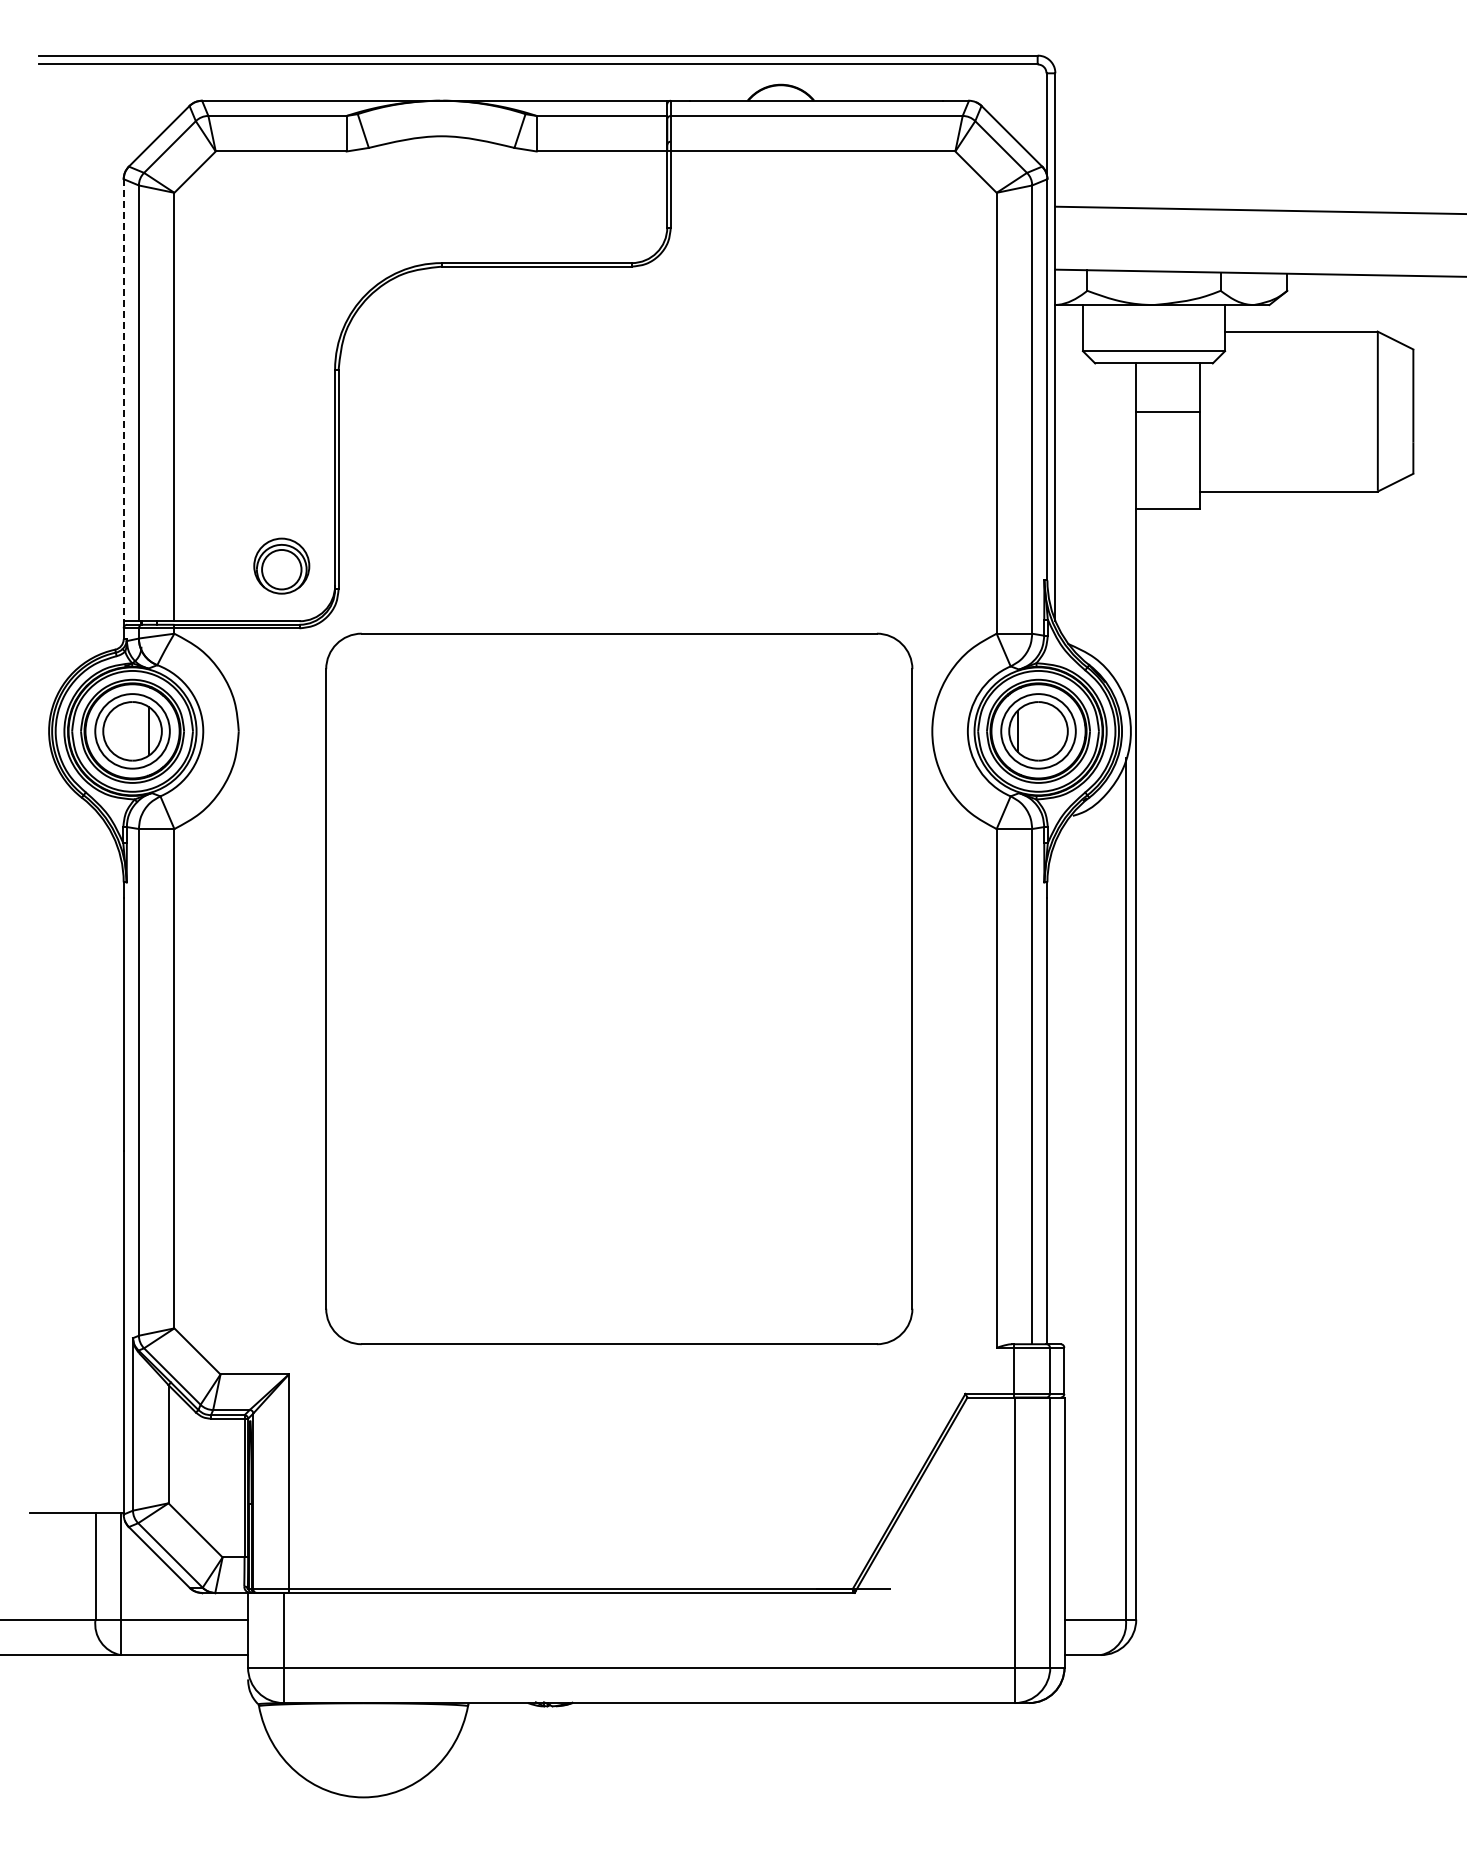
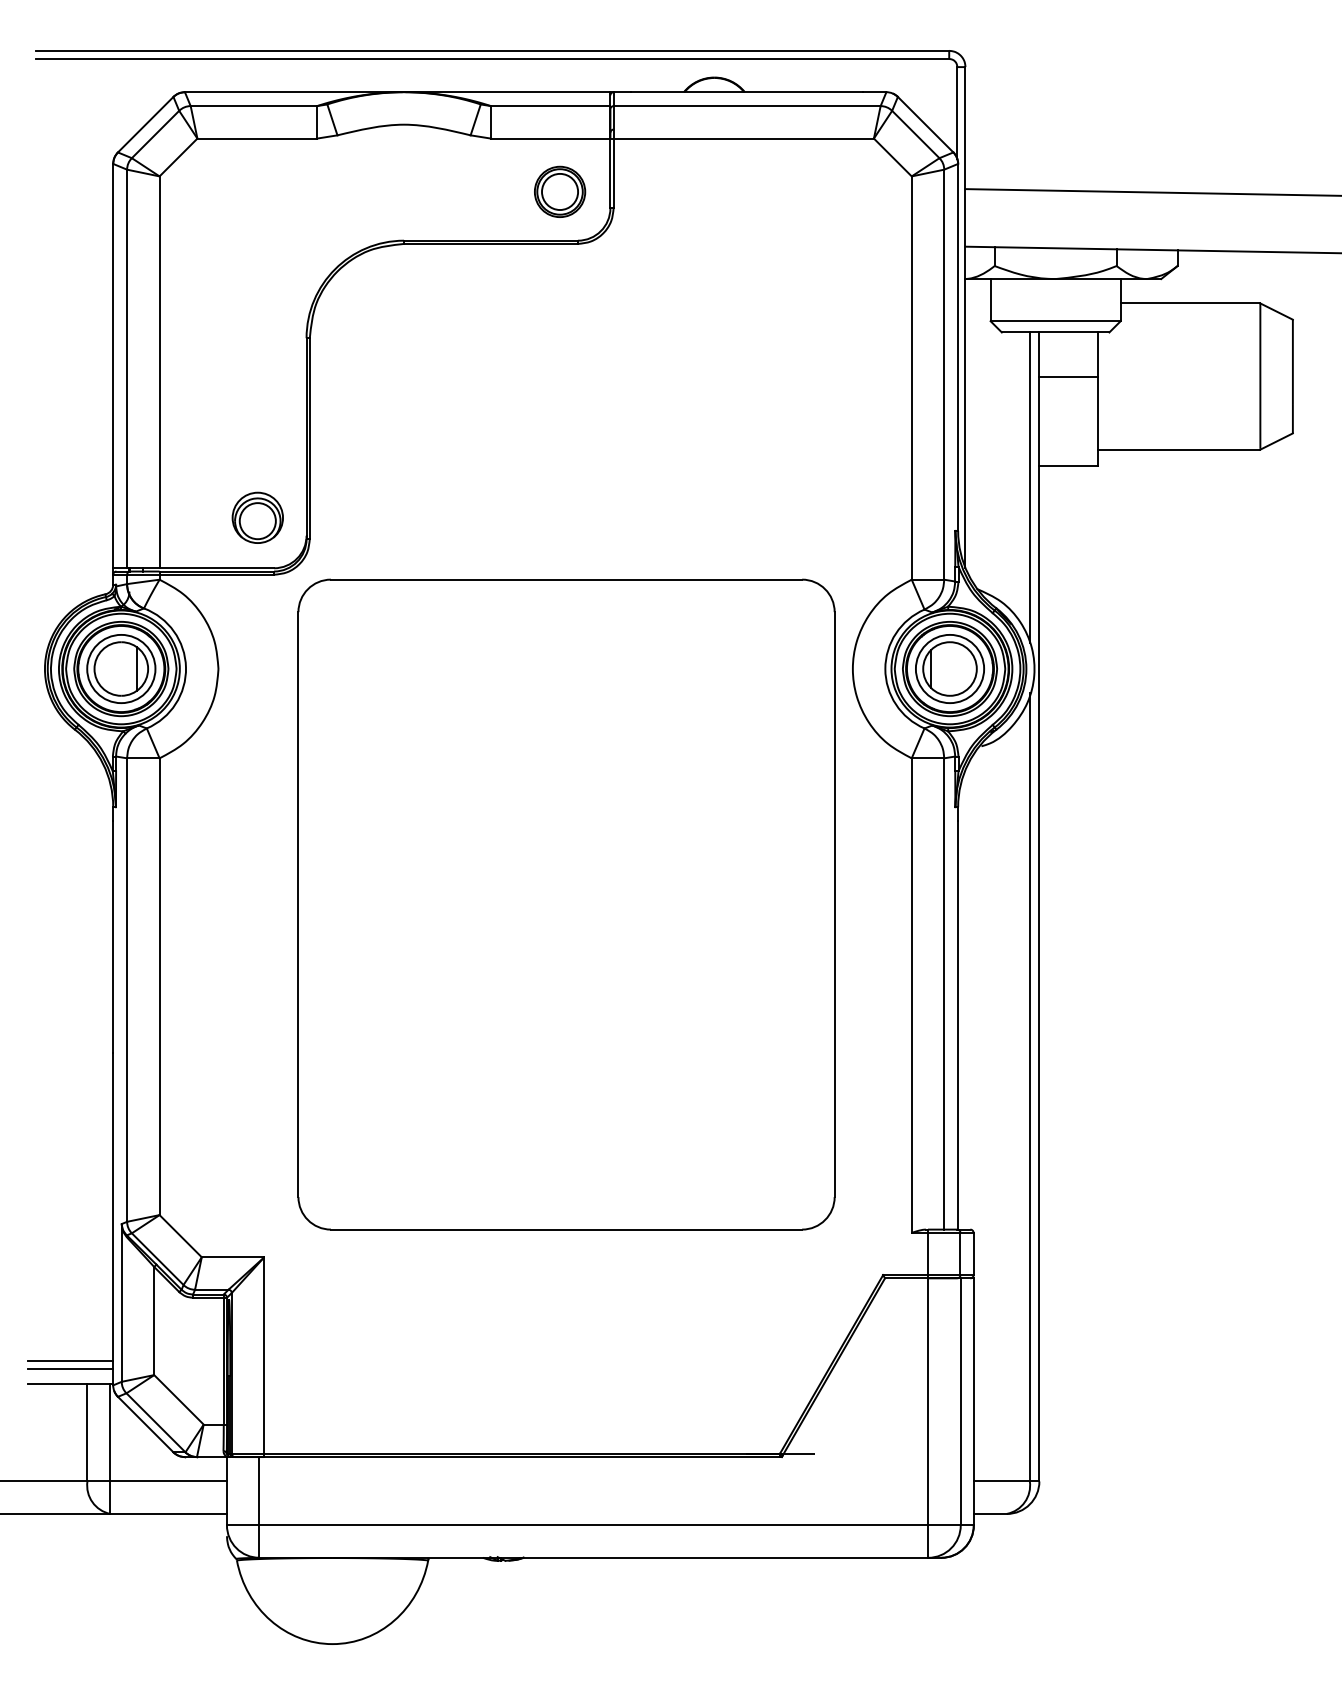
part: (611, 209) -> (559, 191), added
line: (123, 400) -> (113, 366), dashed -> solid
line: (1125, 533) -> (1029, 488), added
line: (76, 1487) -> (70, 1360), added
line: (76, 1496) -> (70, 1368), added

